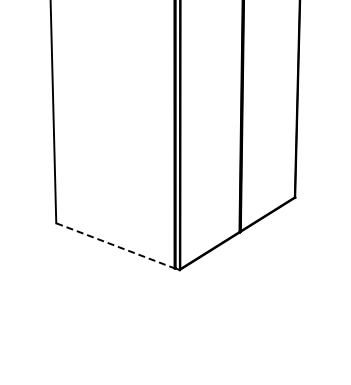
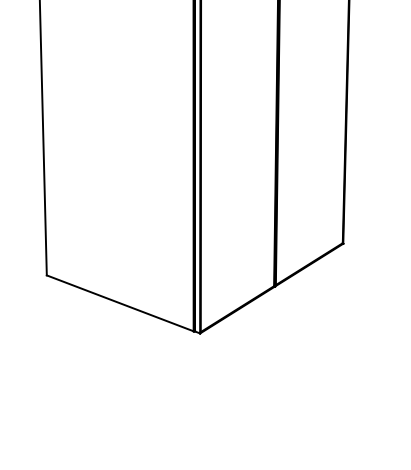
line: (115, 246) -> (120, 304), dashed -> solid

